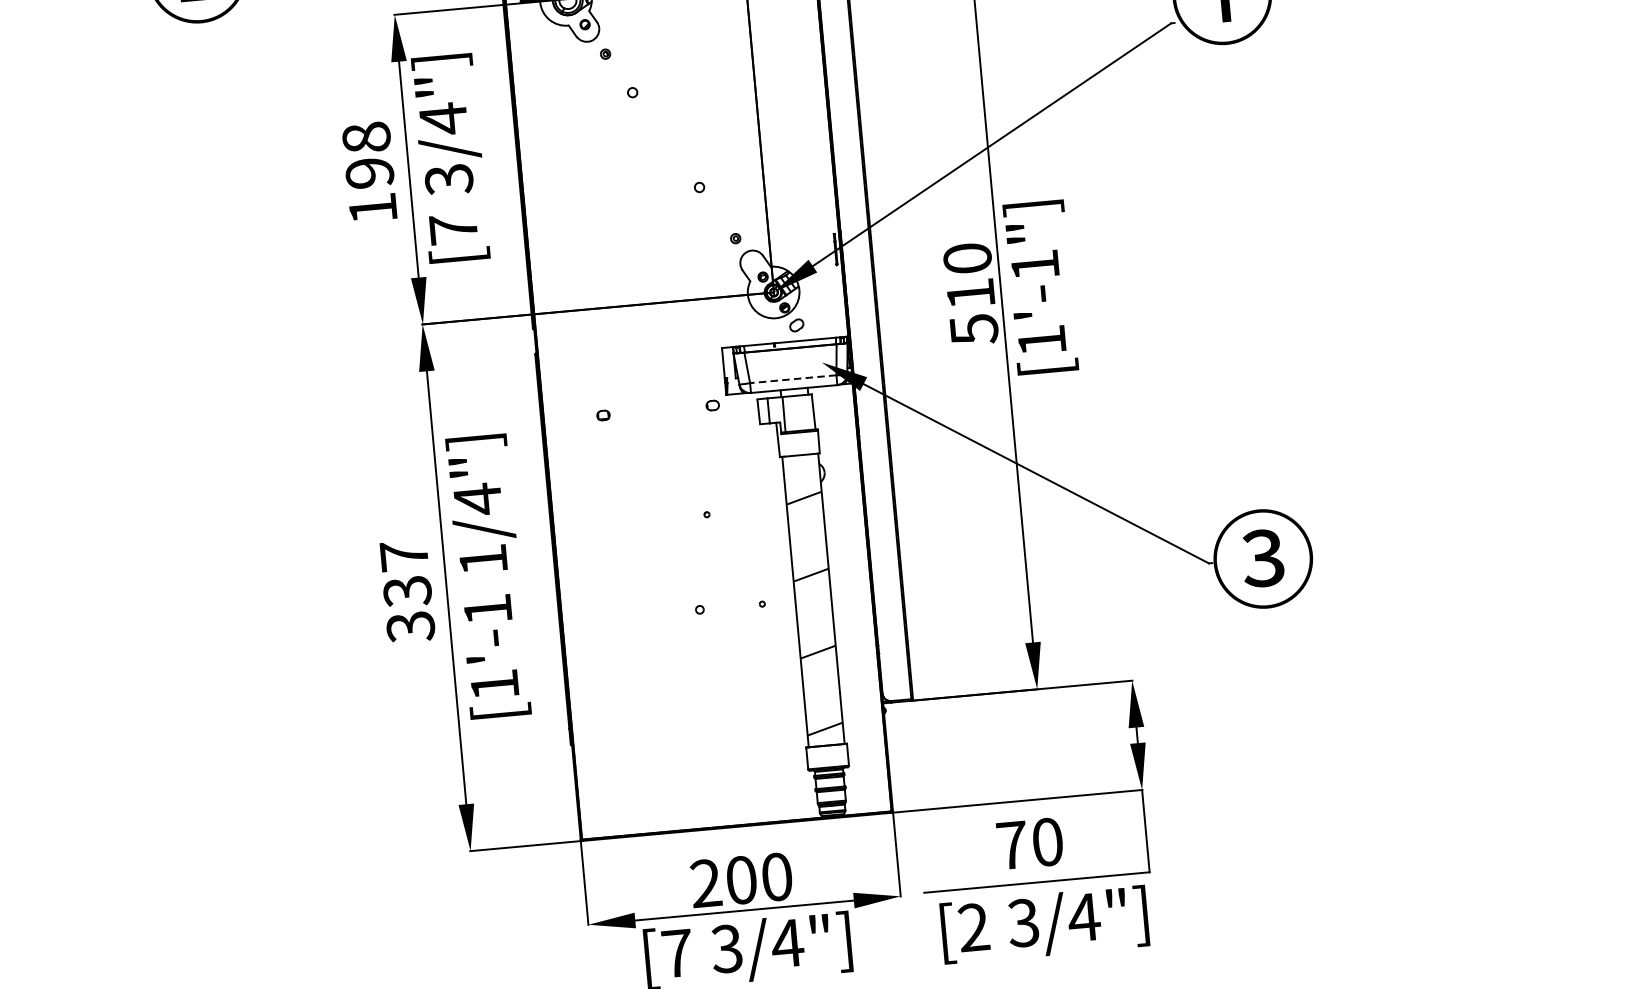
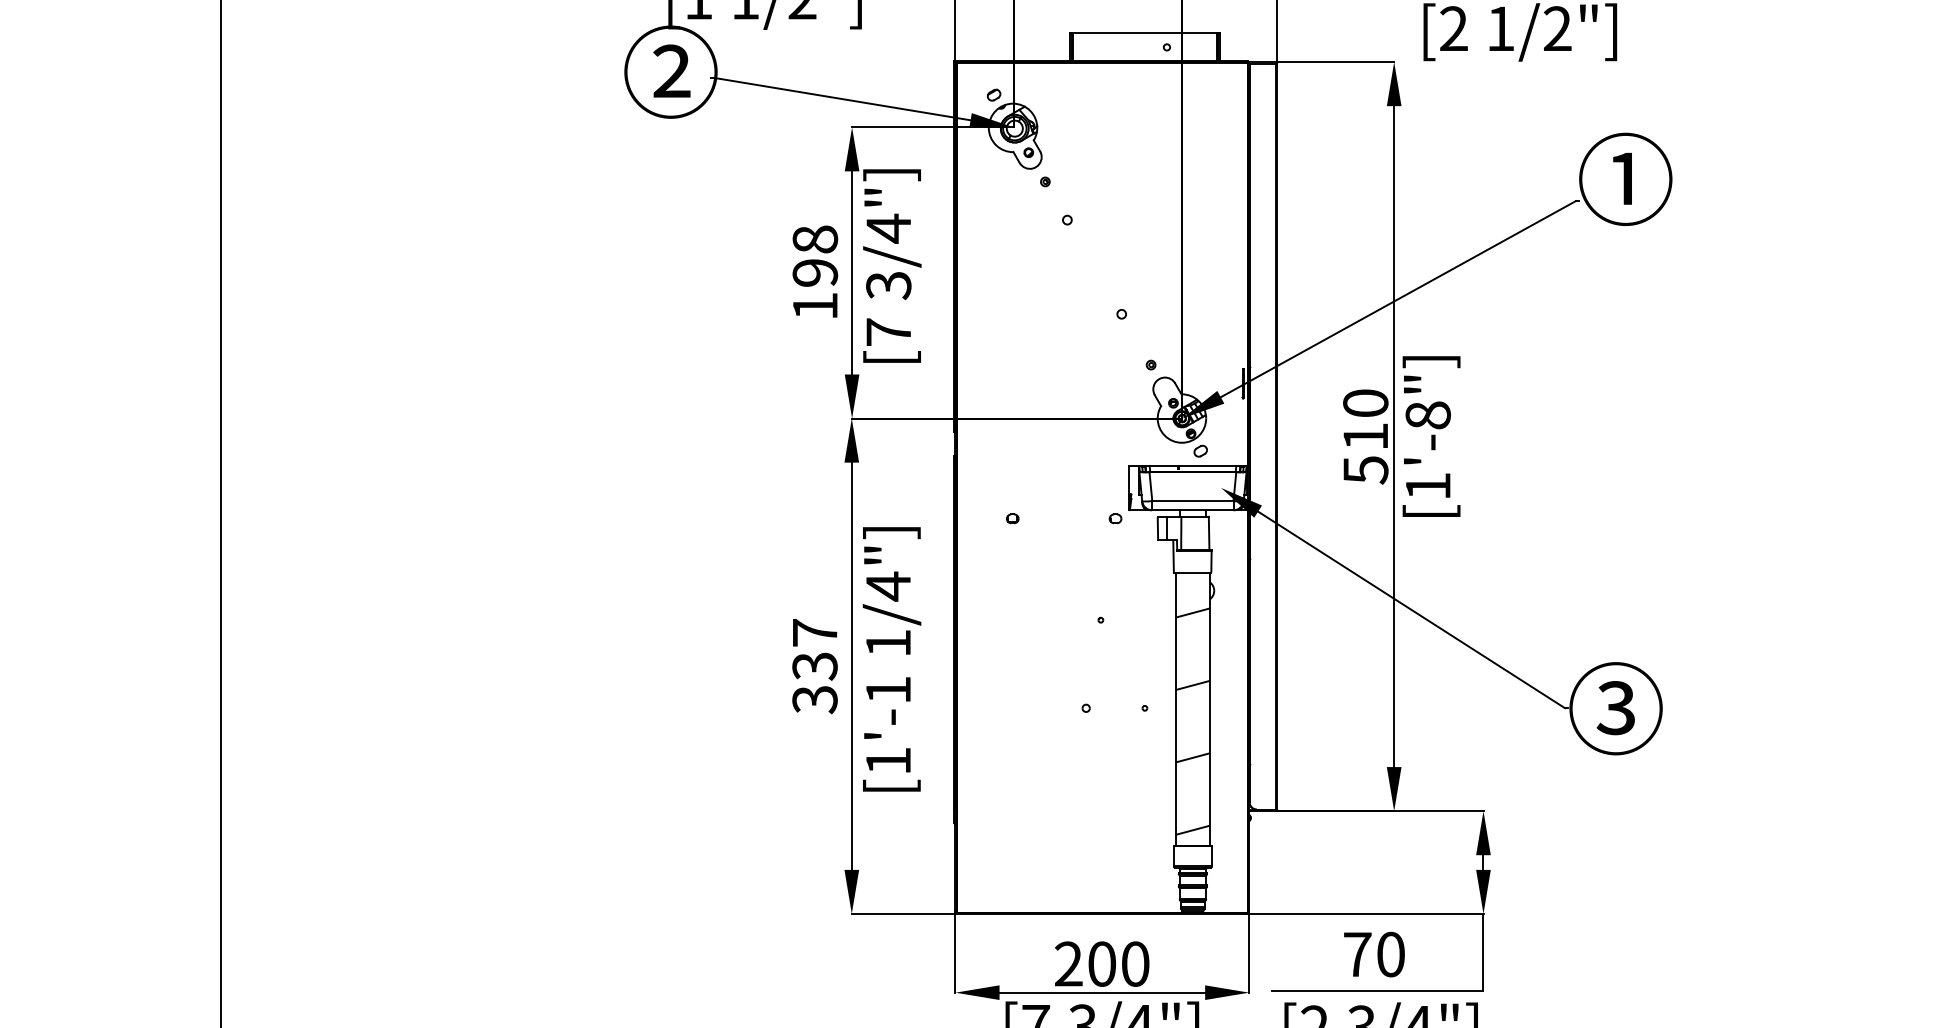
text: (1034, 265) -> (1427, 415), [1'-1"] -> [1'-8"]
line: (792, 379) -> (1192, 501), dashed -> solid

